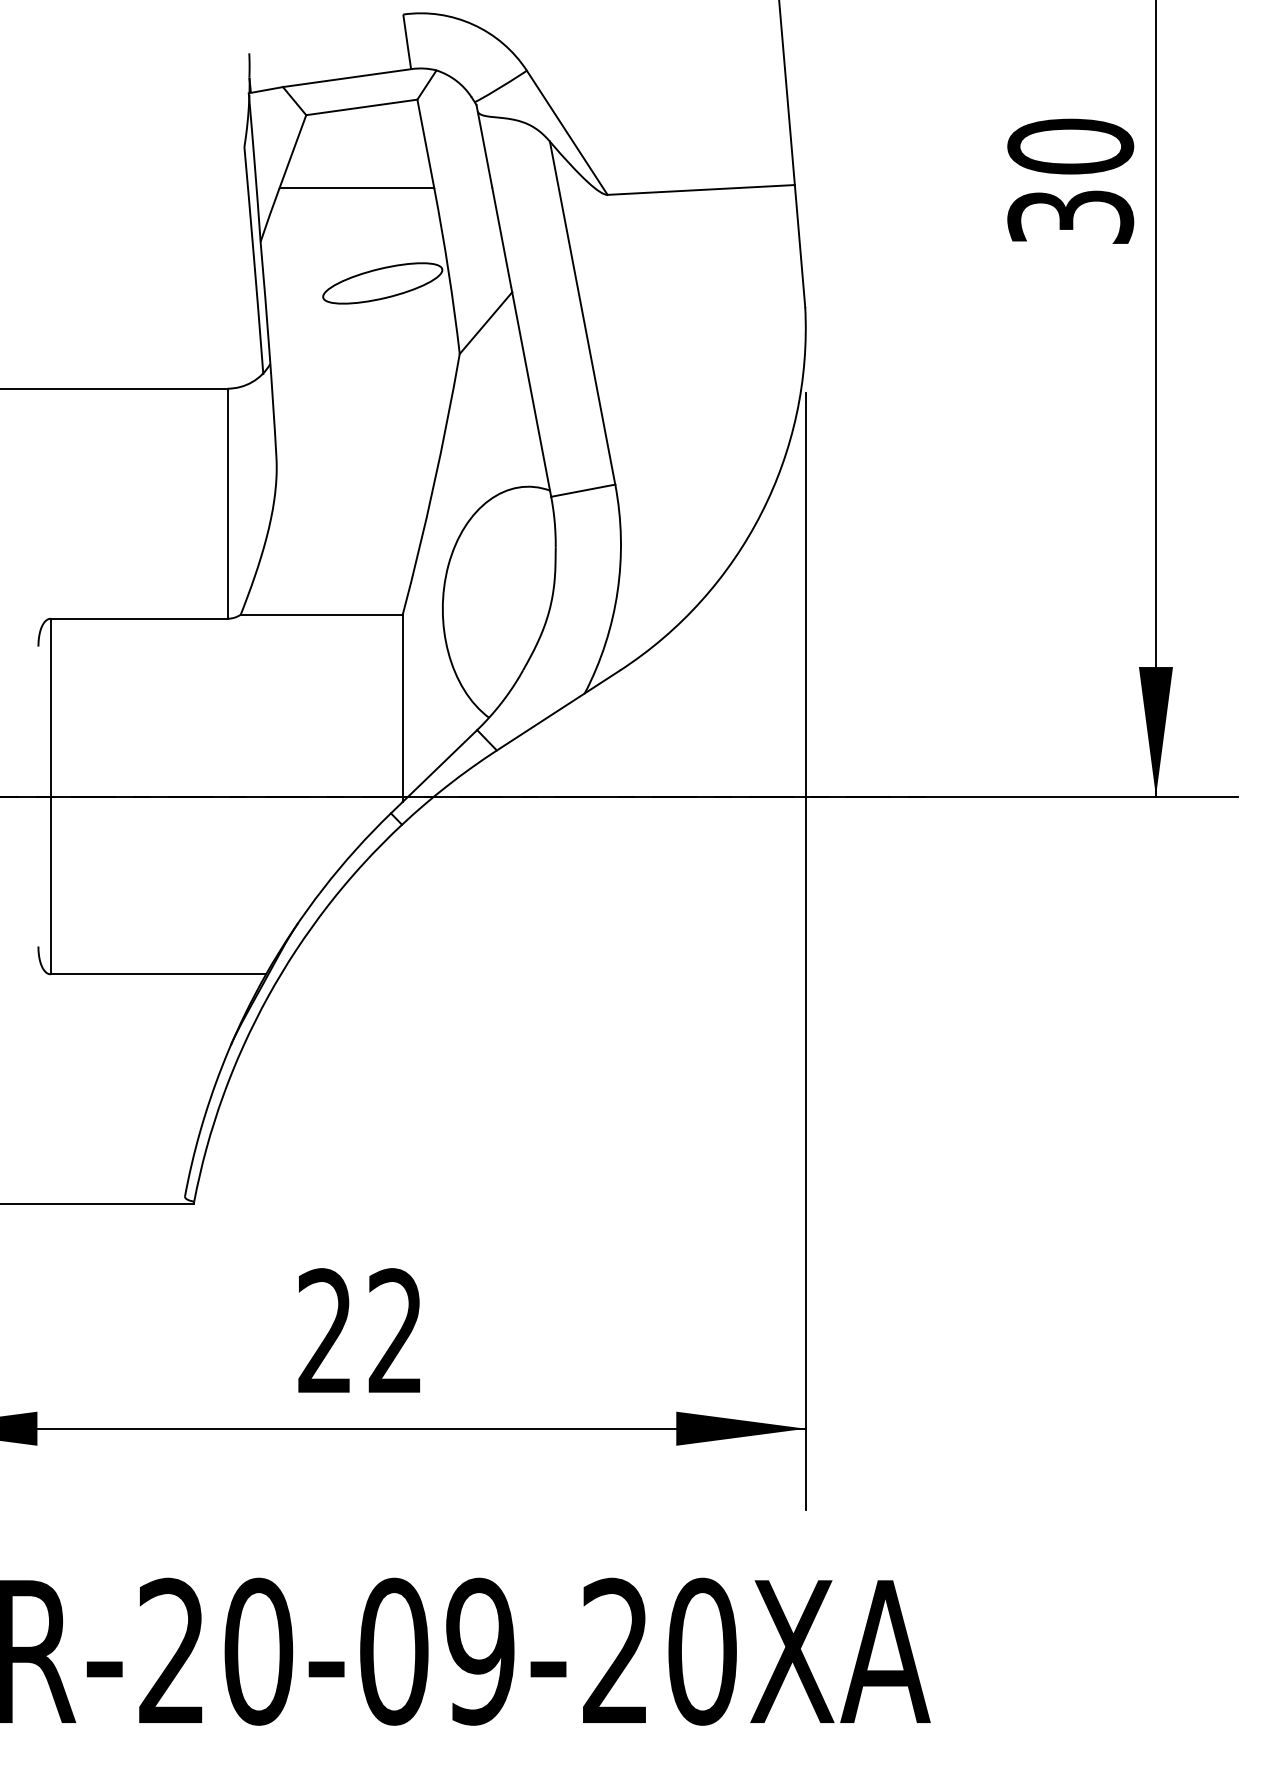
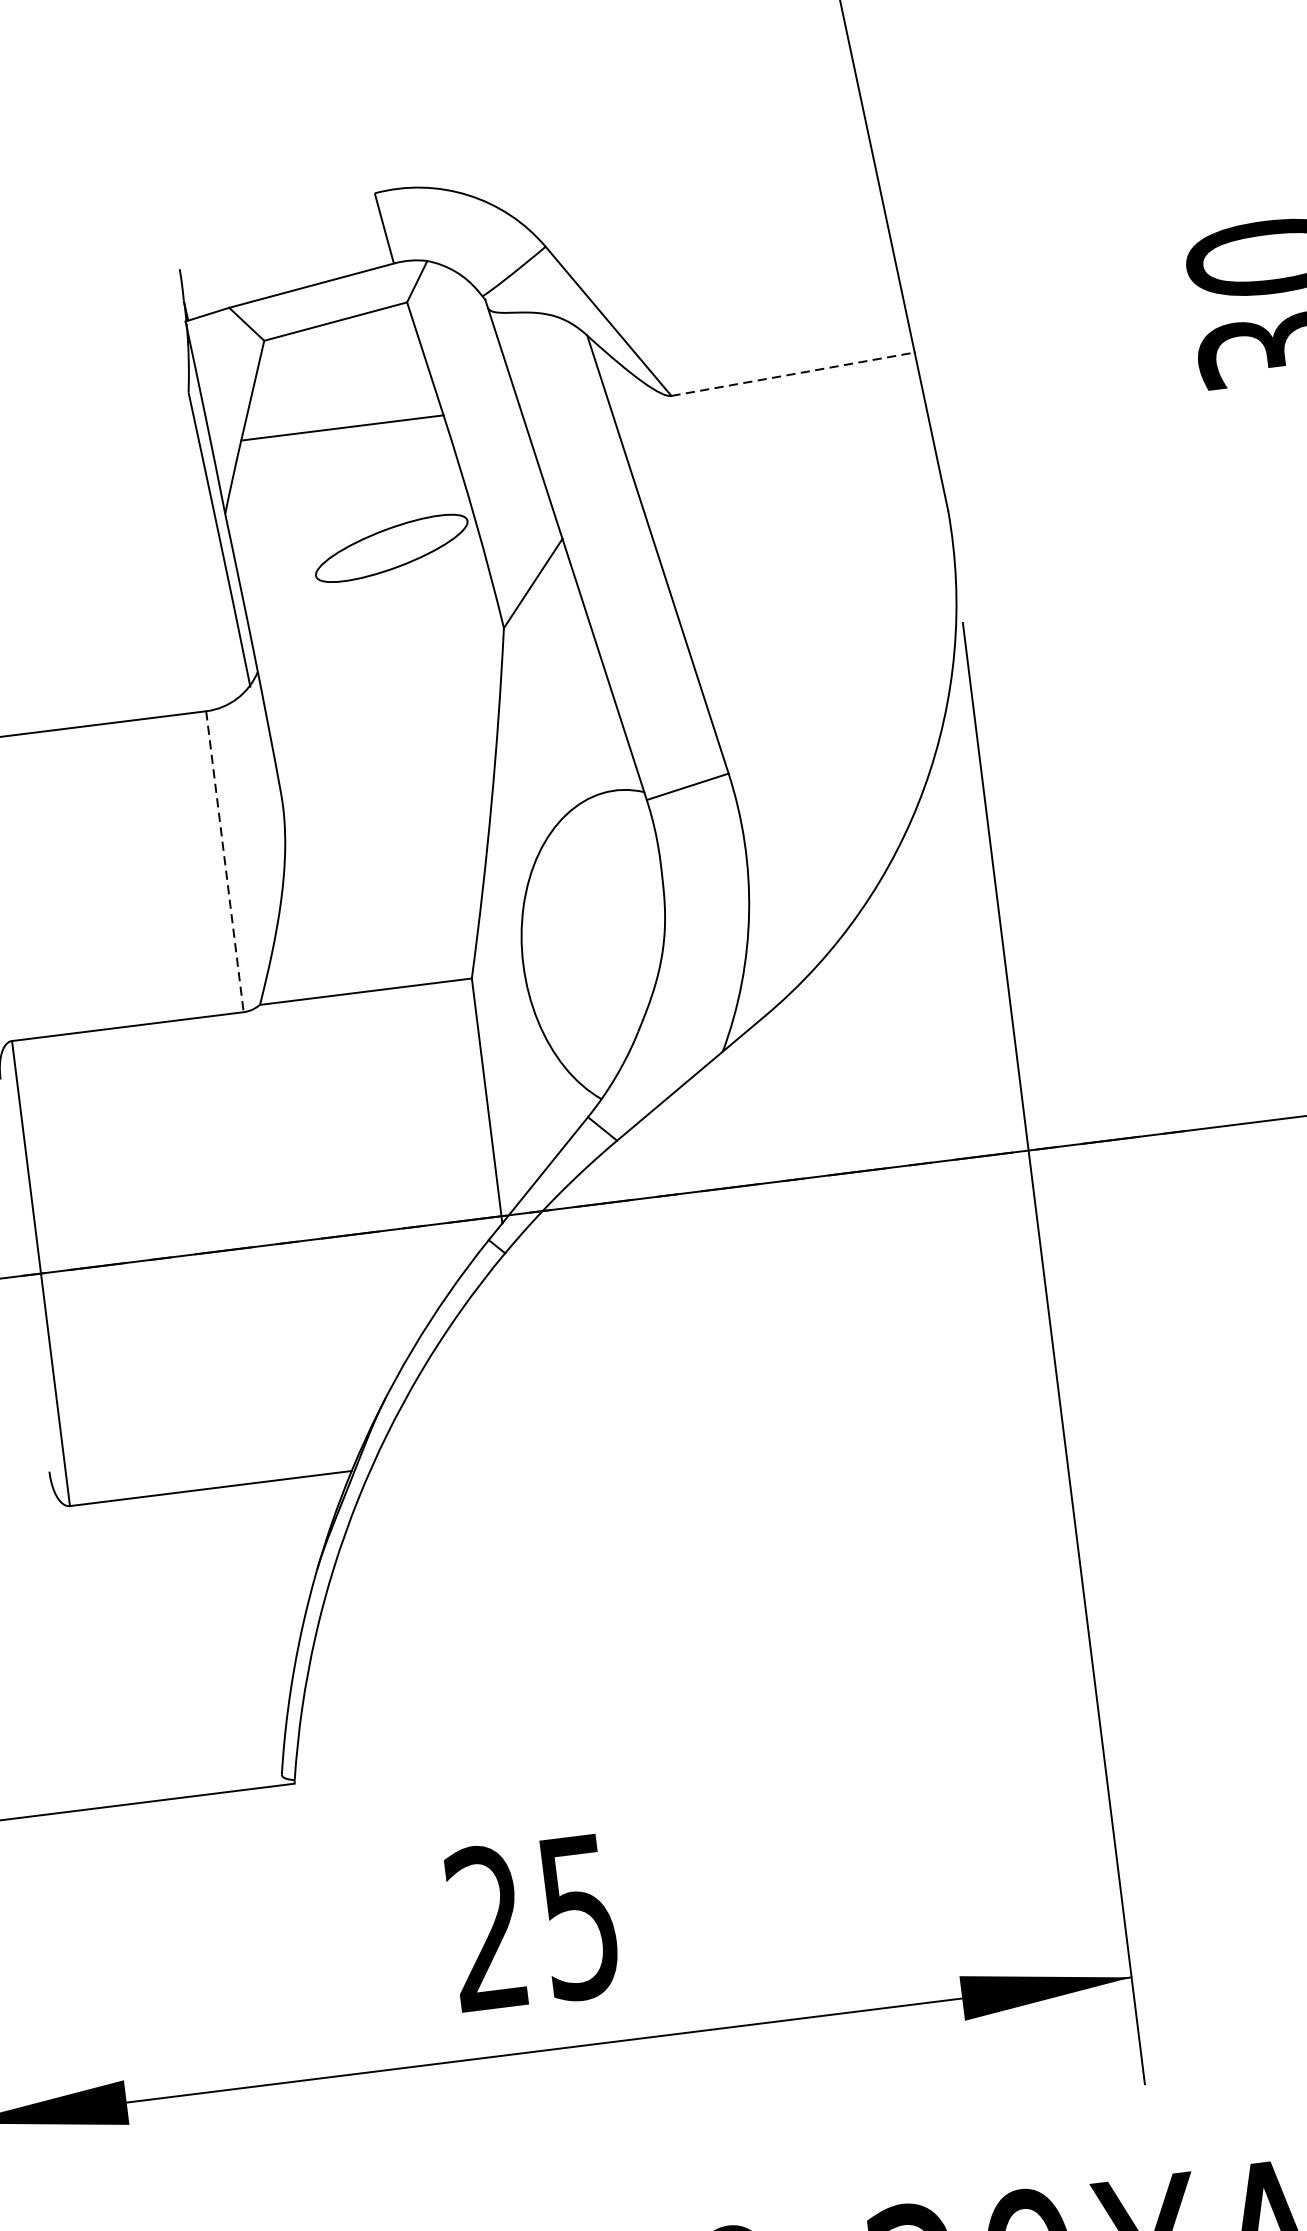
line: (701, 189) -> (793, 373), solid -> dashed
line: (227, 504) -> (224, 862), solid -> dashed
text: (394, 1331) -> (577, 1917), 22 -> 25

